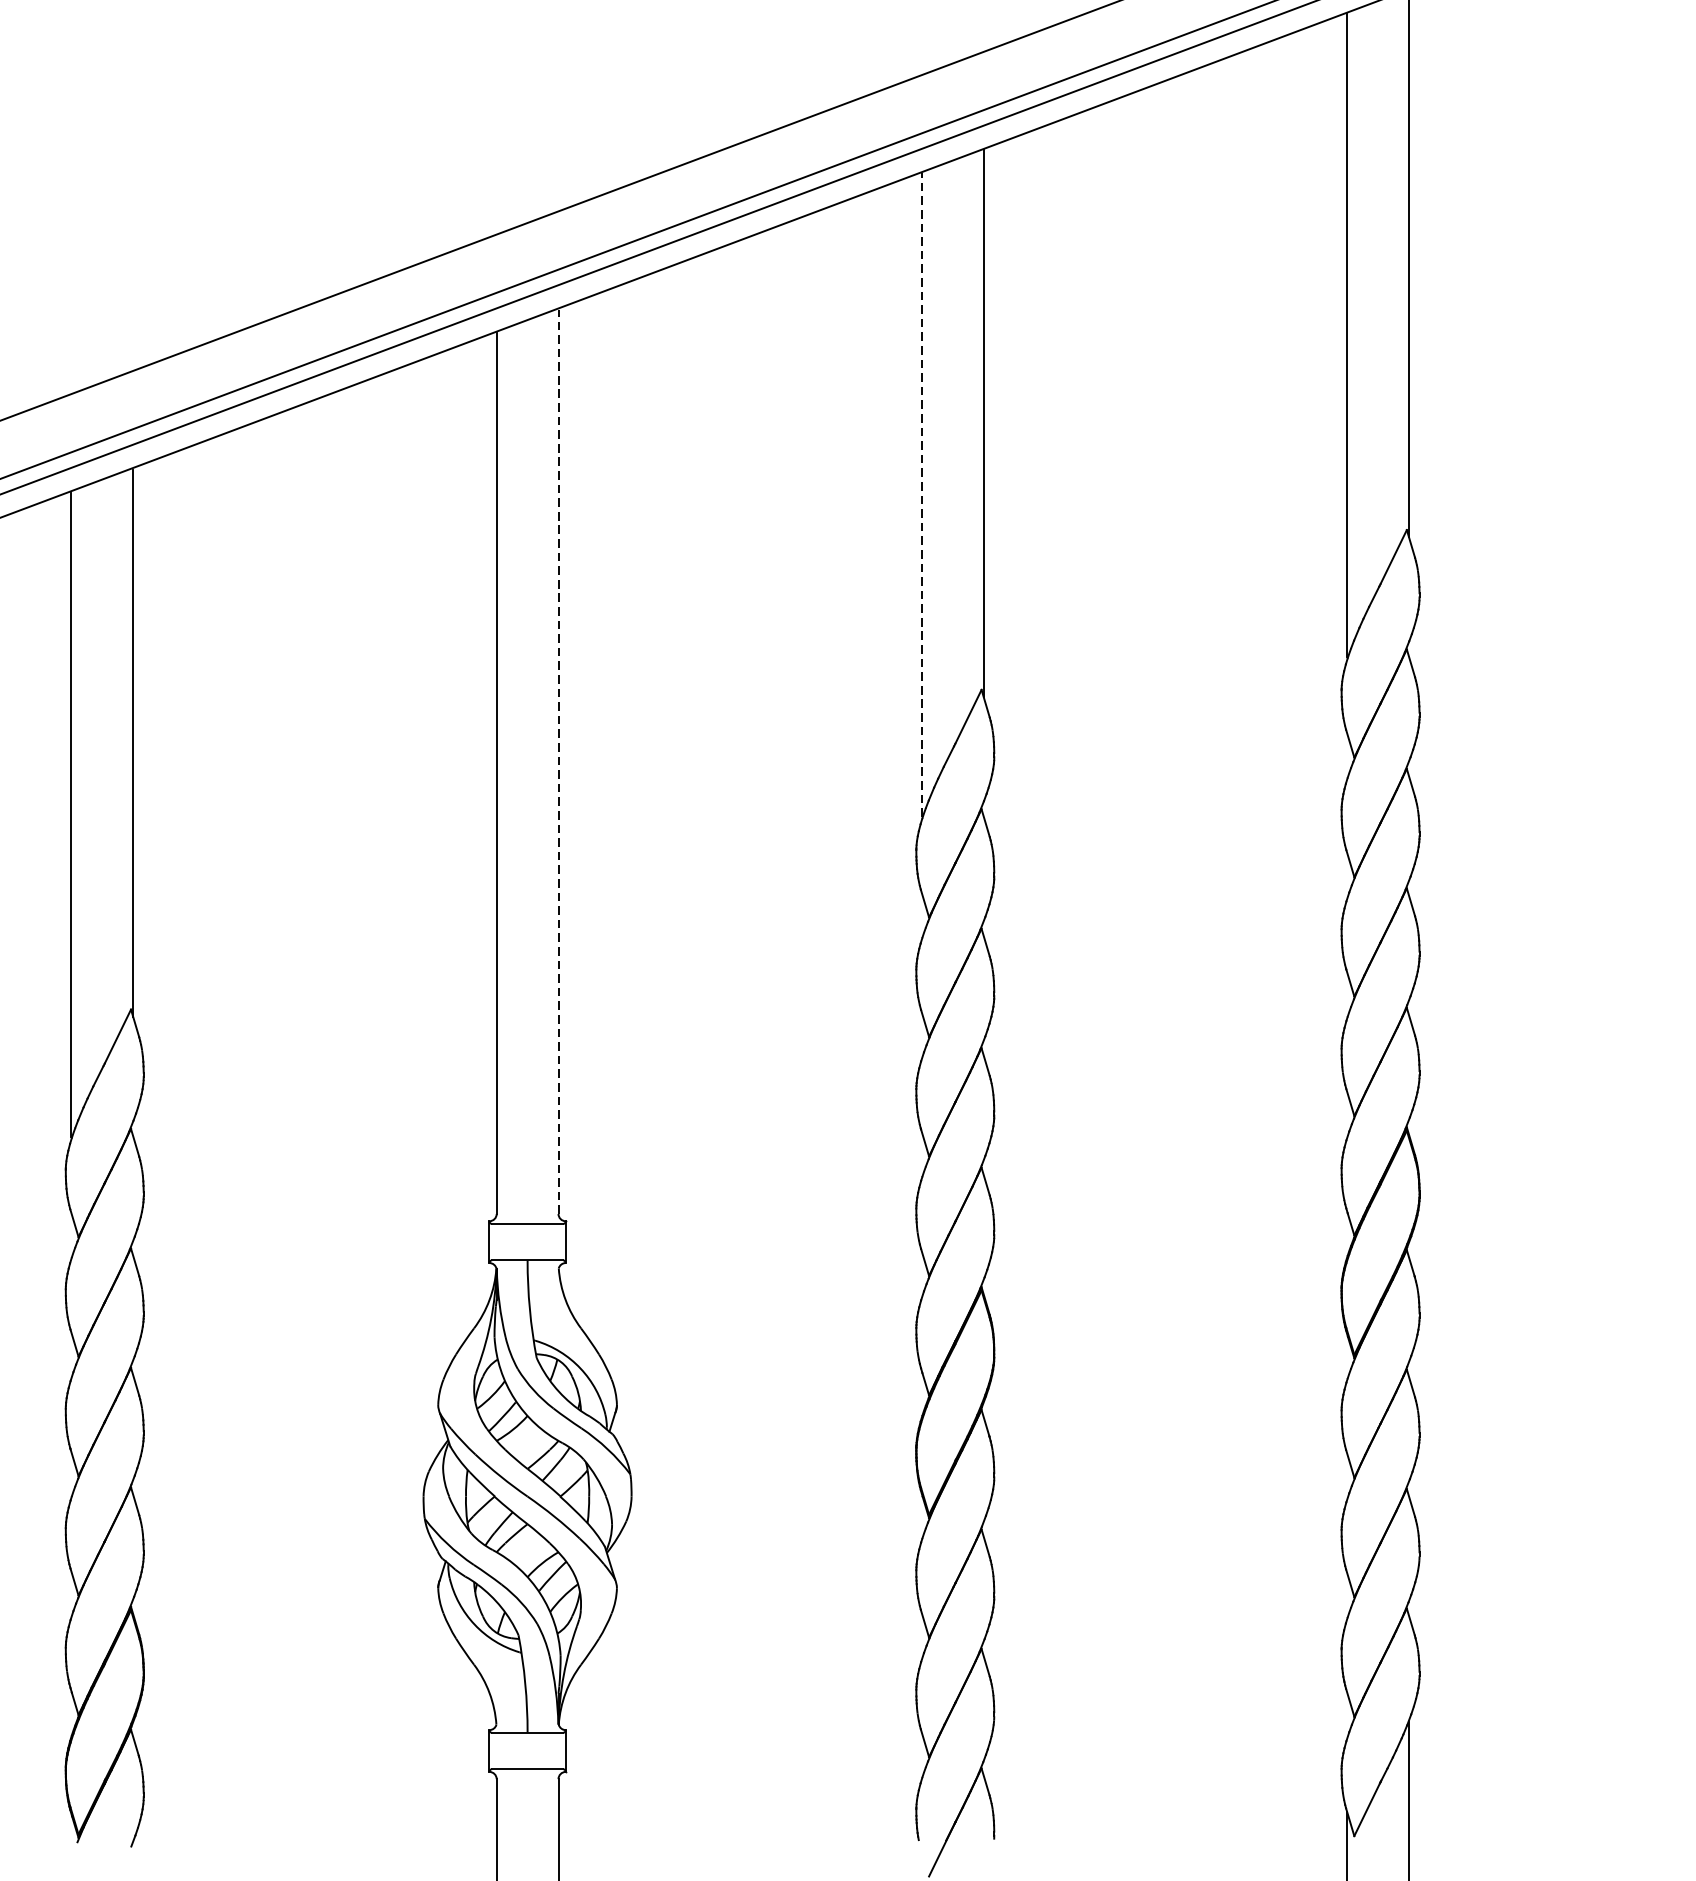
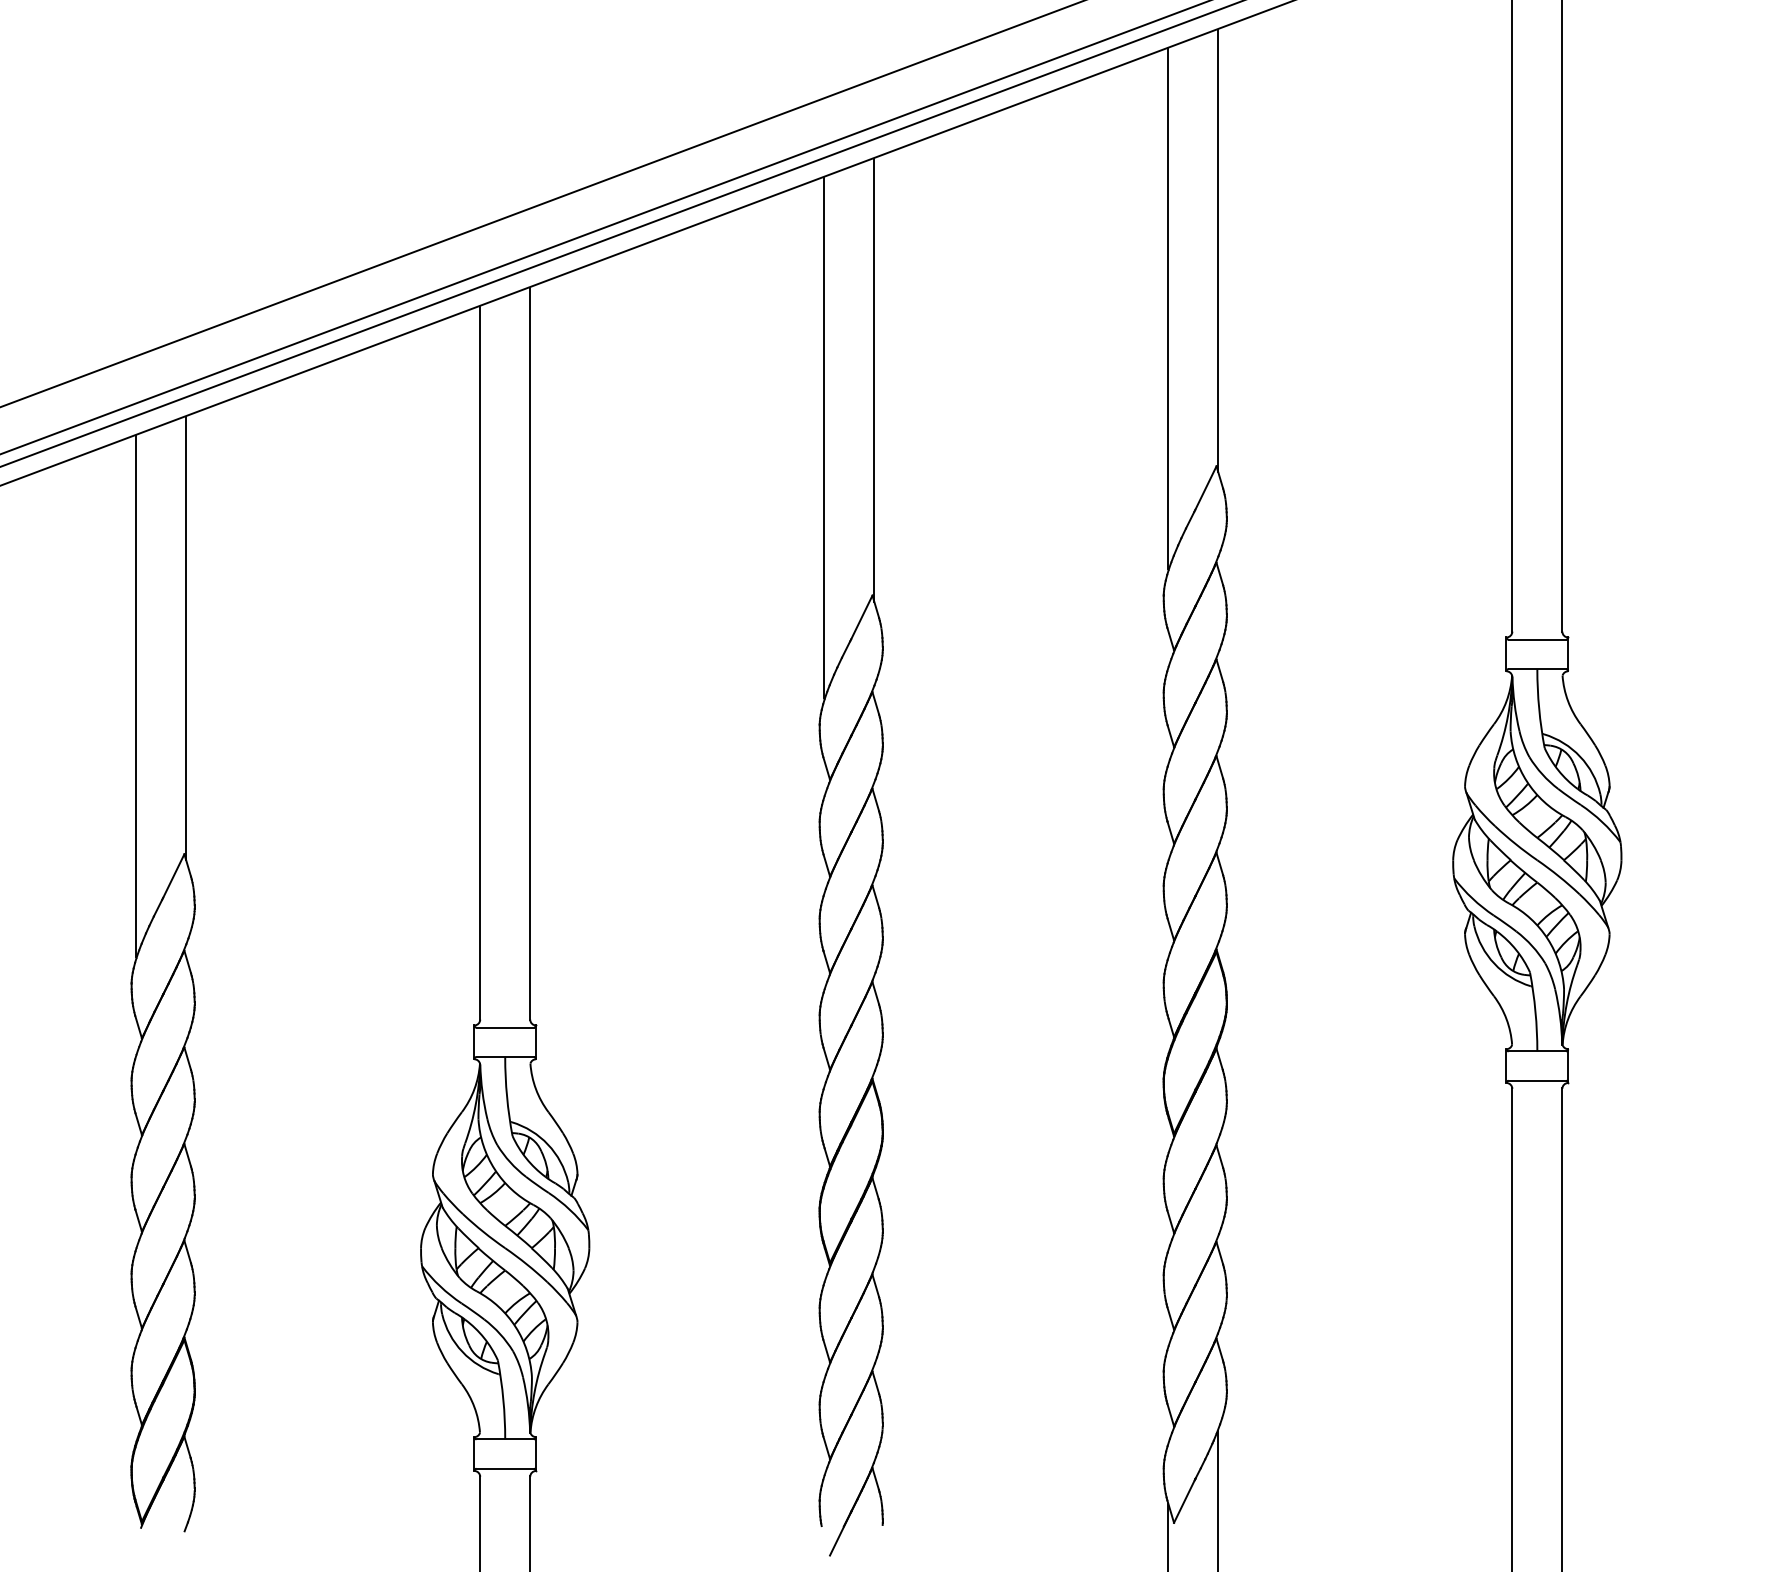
line: (922, 494) -> (824, 437), dashed -> solid
line: (558, 761) -> (530, 653), dashed -> solid

